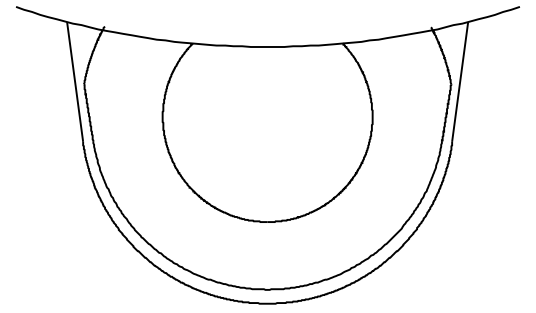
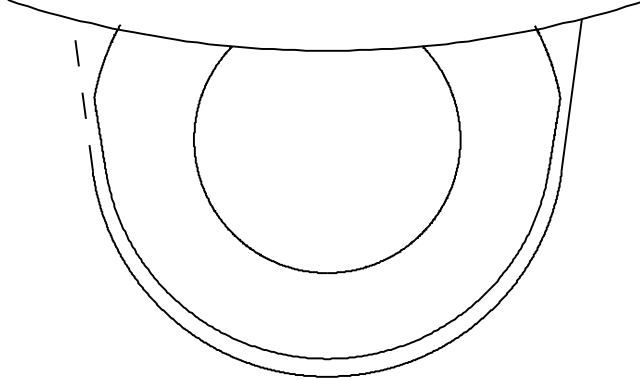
line: (75, 81) -> (83, 94), solid -> dashed

